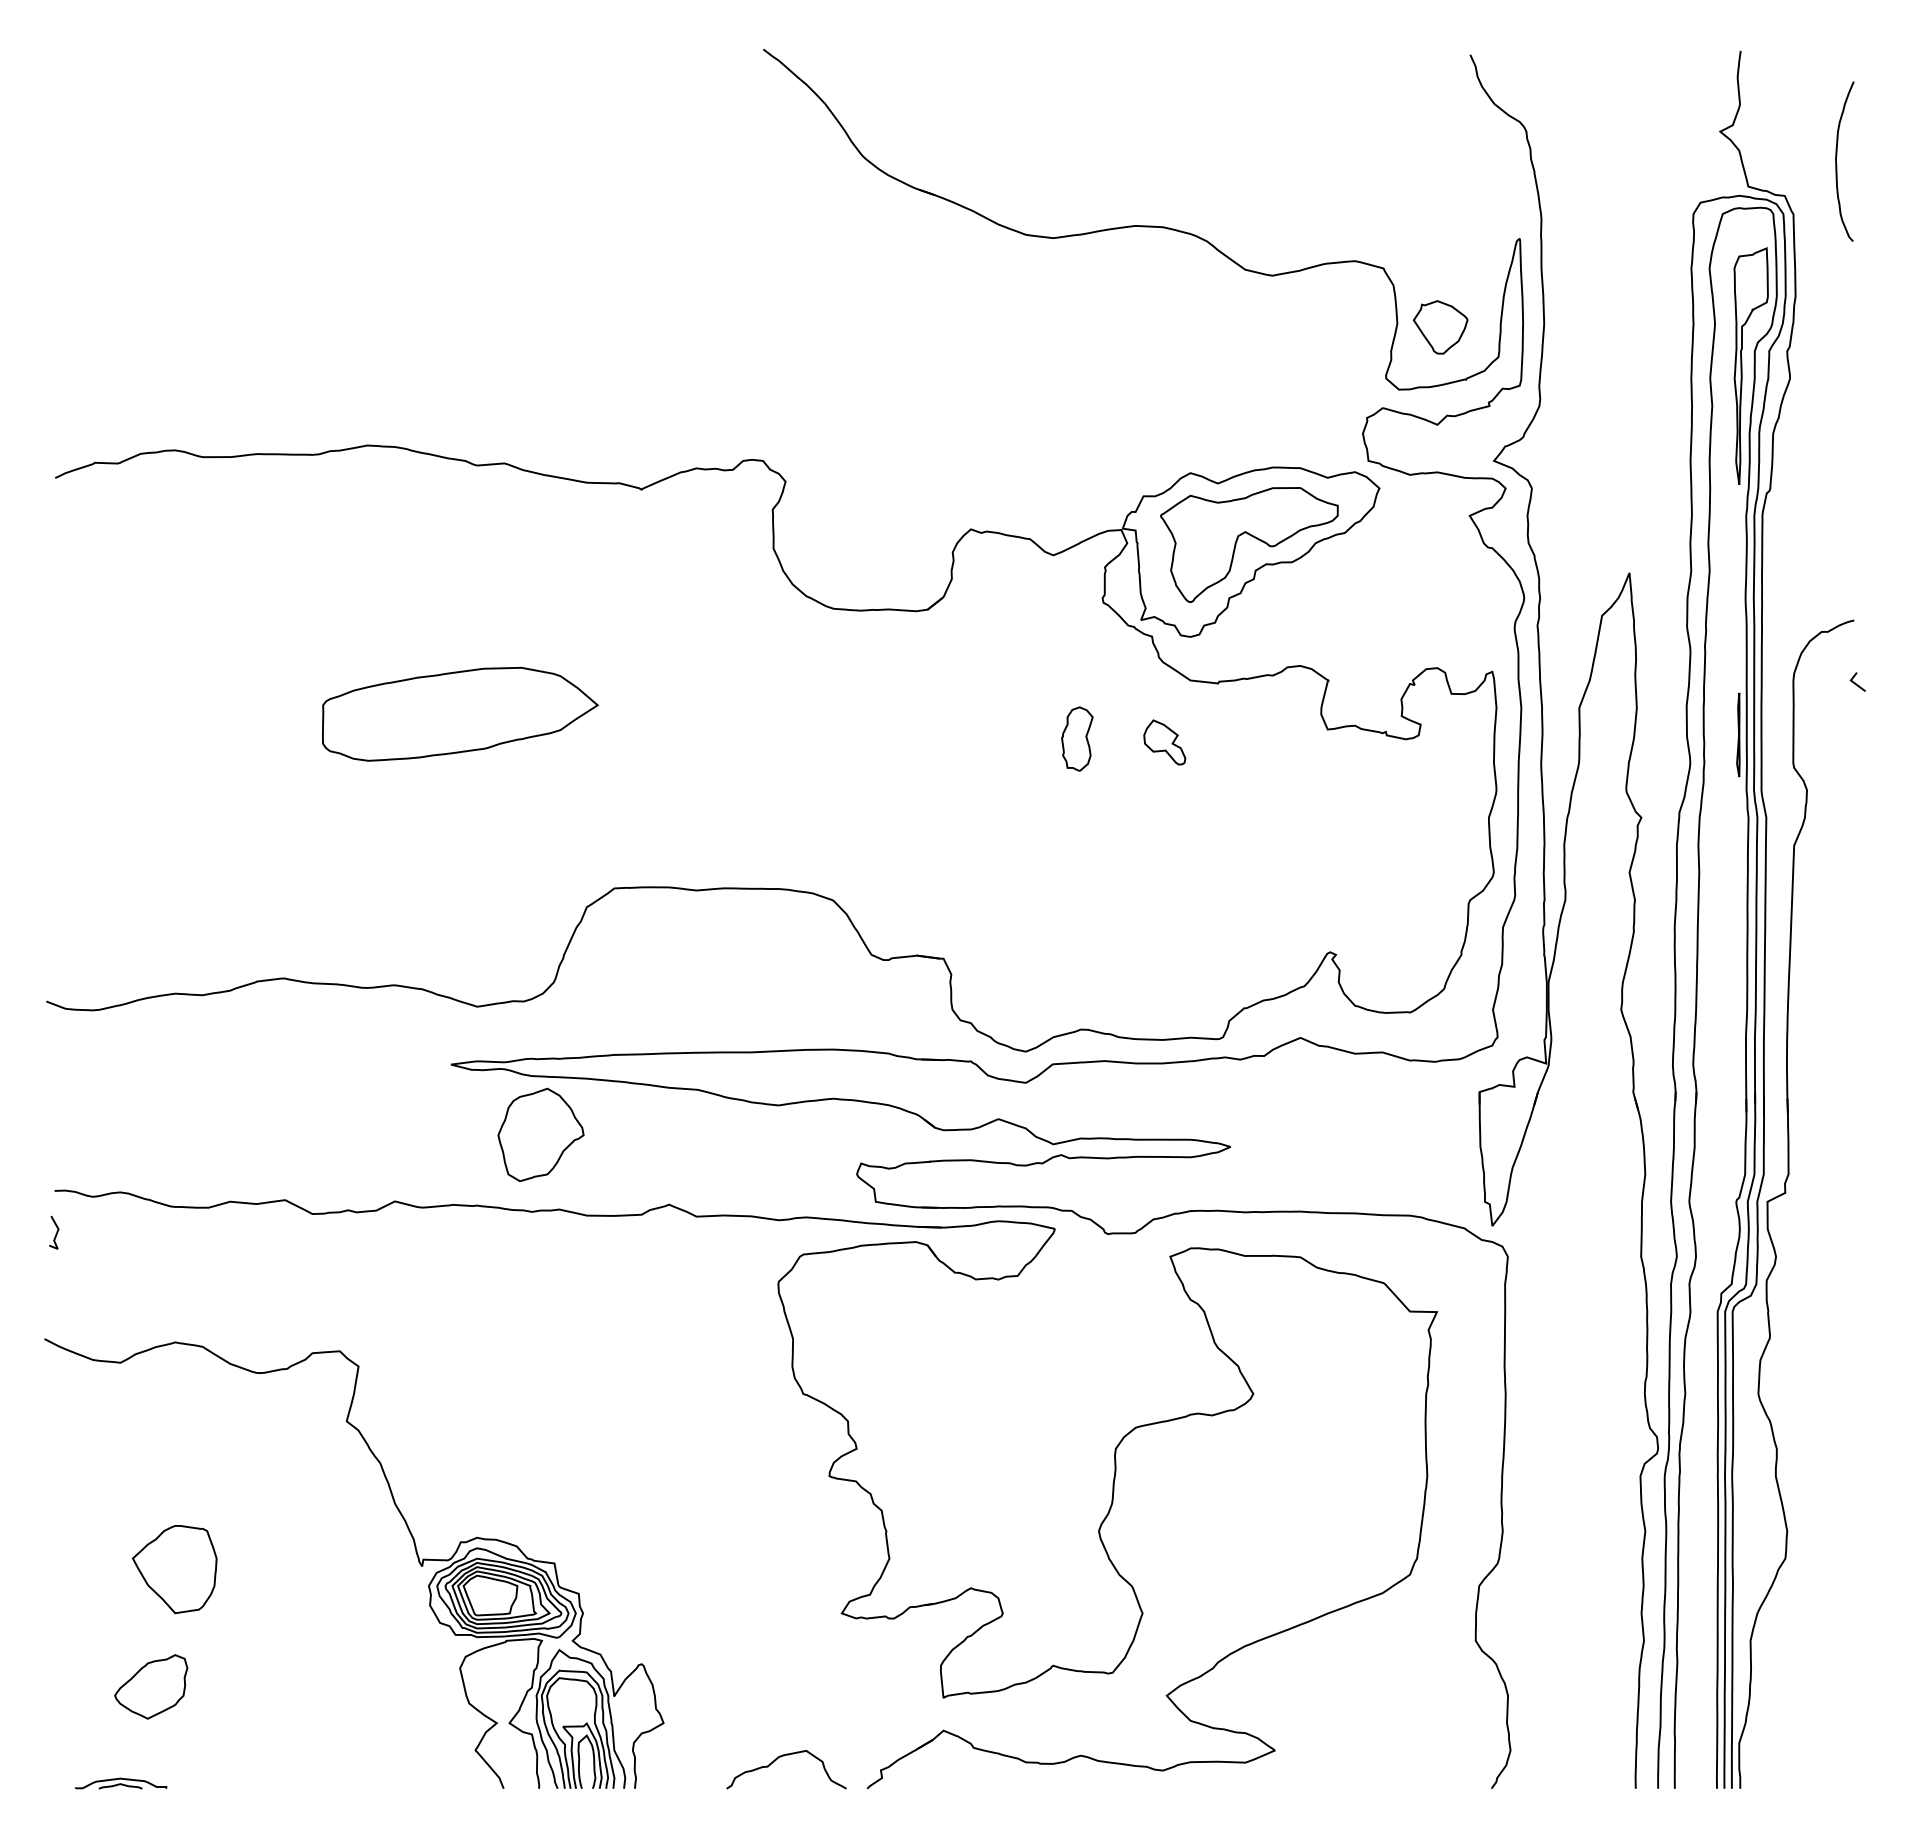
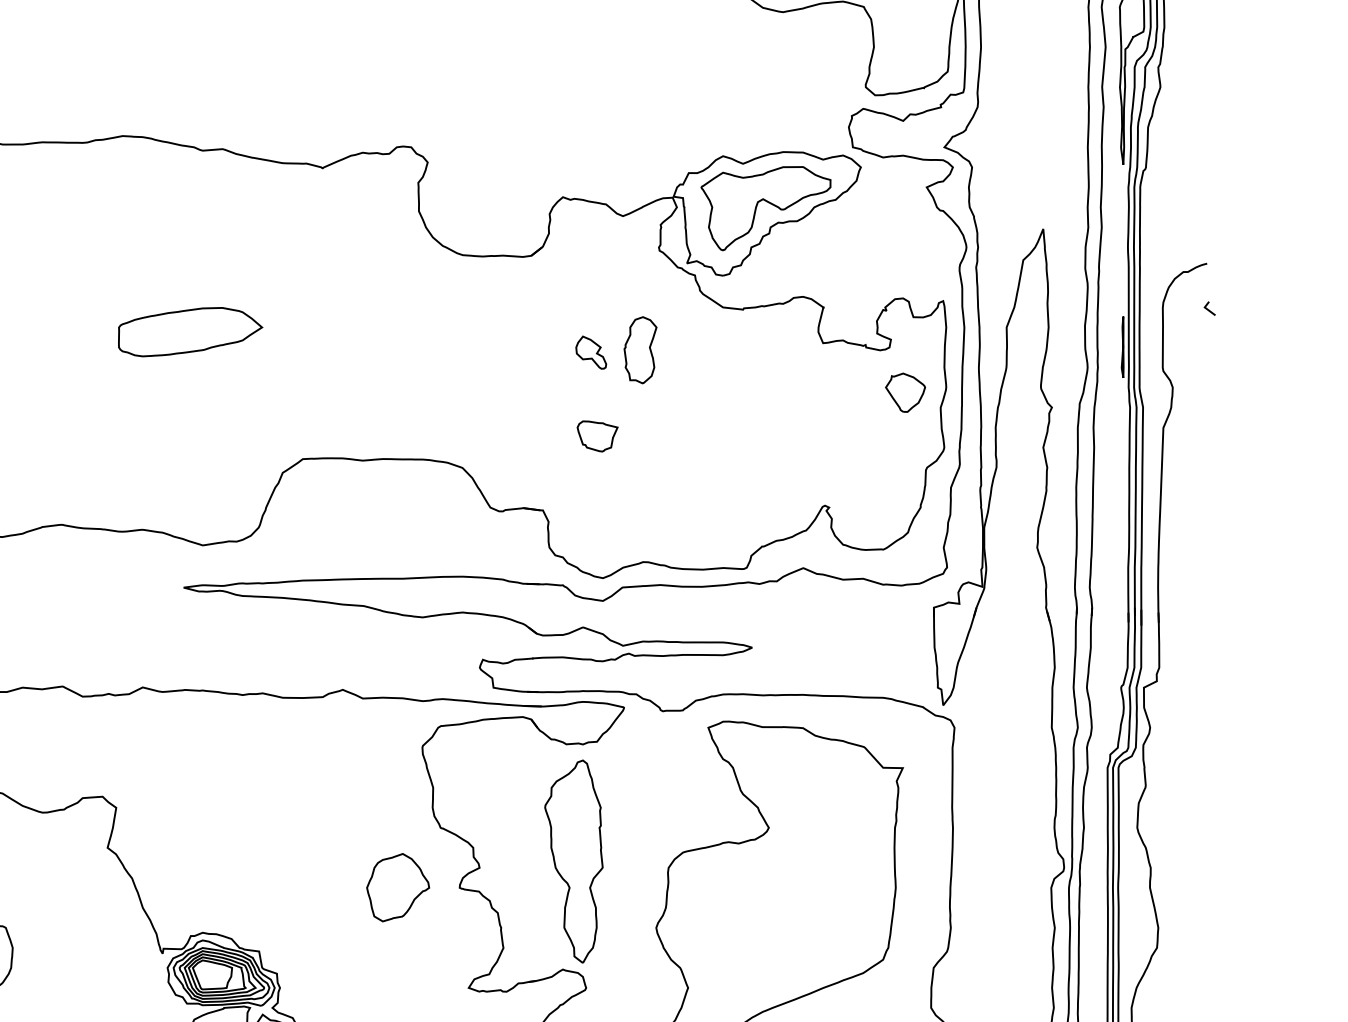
part: (1440, 327) -> (905, 392), moved
part: (460, 714) -> (190, 332), size x0.71
part: (1077, 738) -> (640, 349), size x1.43
part: (1164, 742) -> (591, 352), moved
part: (1018, 856) -> (597, 435), added
part: (540, 1134) -> (397, 887), moved
part: (985, 1439) -> (573, 861), added

